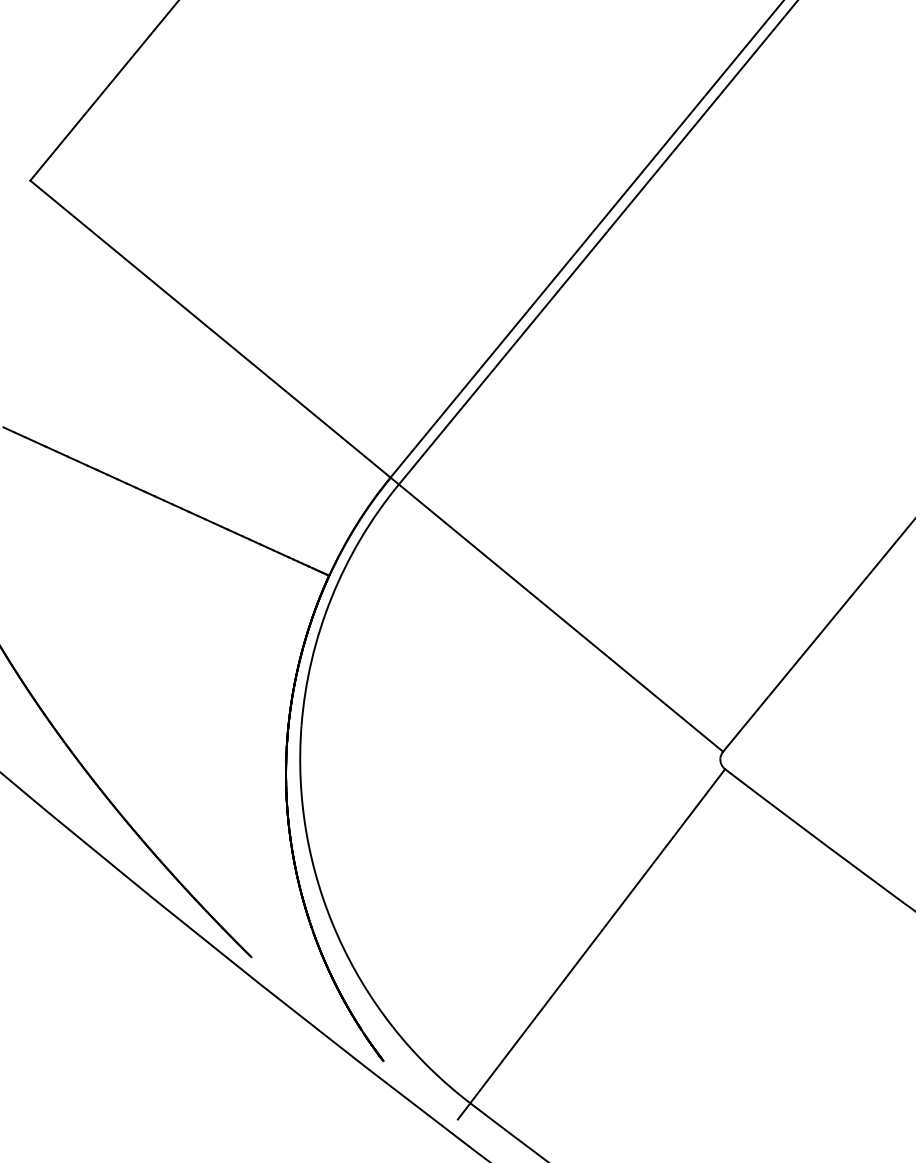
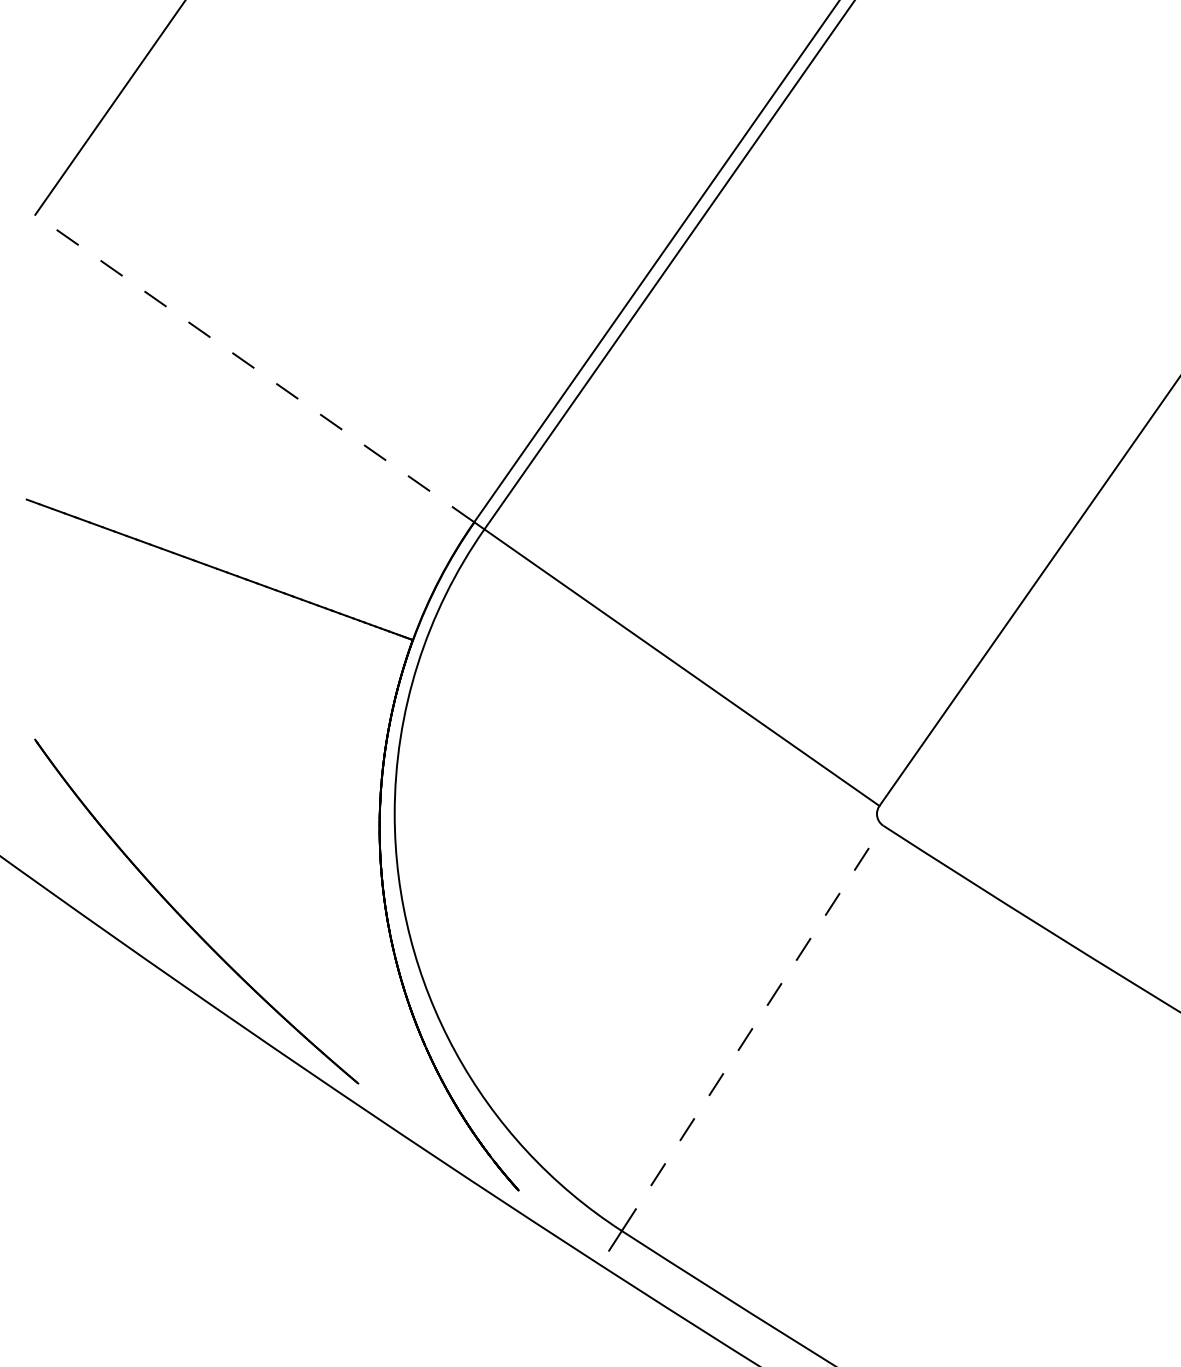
line: (210, 329) -> (254, 368), solid -> dashed
line: (597, 935) -> (752, 1027), solid -> dashed

